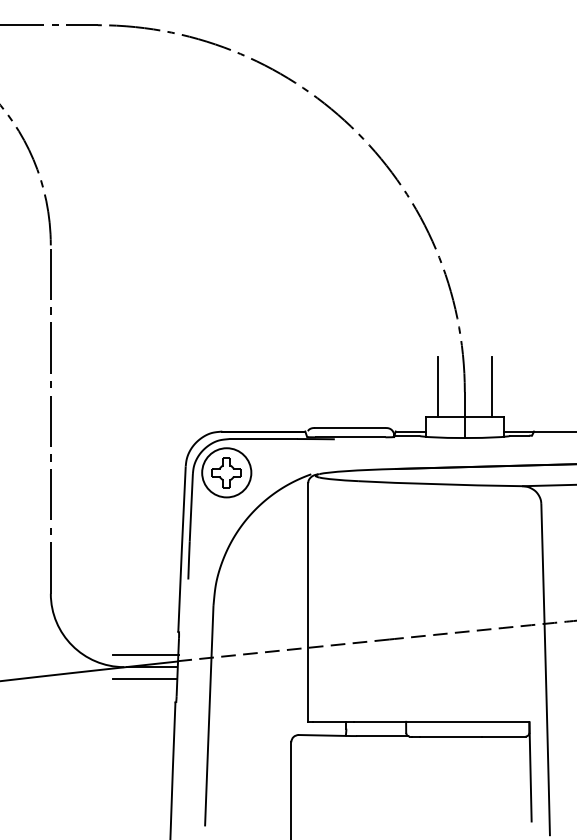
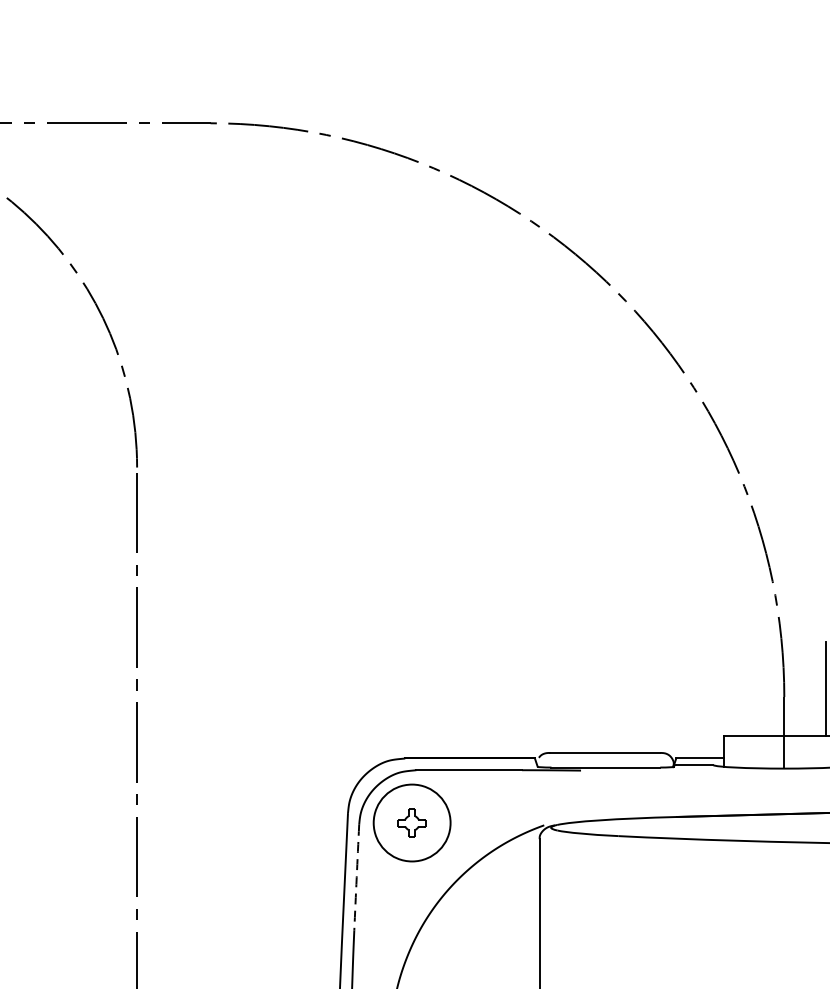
line: (438, 386) -> (743, 688), removed
part: (226, 472) -> (411, 822), size x0.6
arc: (191, 507) -> (357, 877), solid -> dashed

